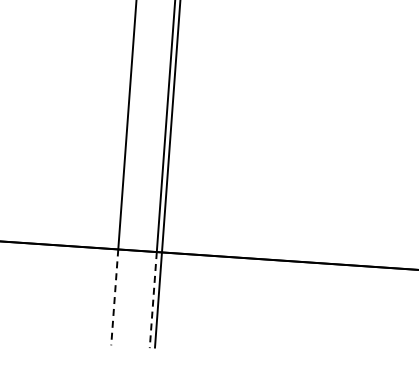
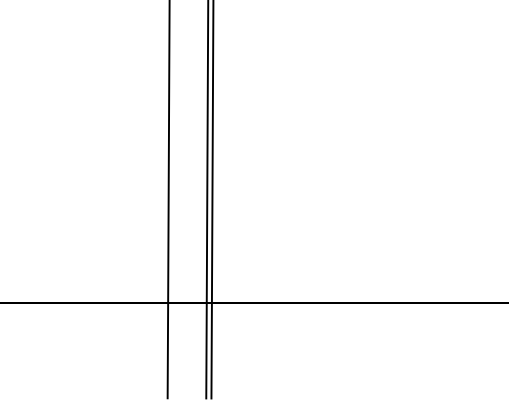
line: (114, 297) -> (167, 351), dashed -> solid
line: (153, 300) -> (206, 351), dashed -> solid

